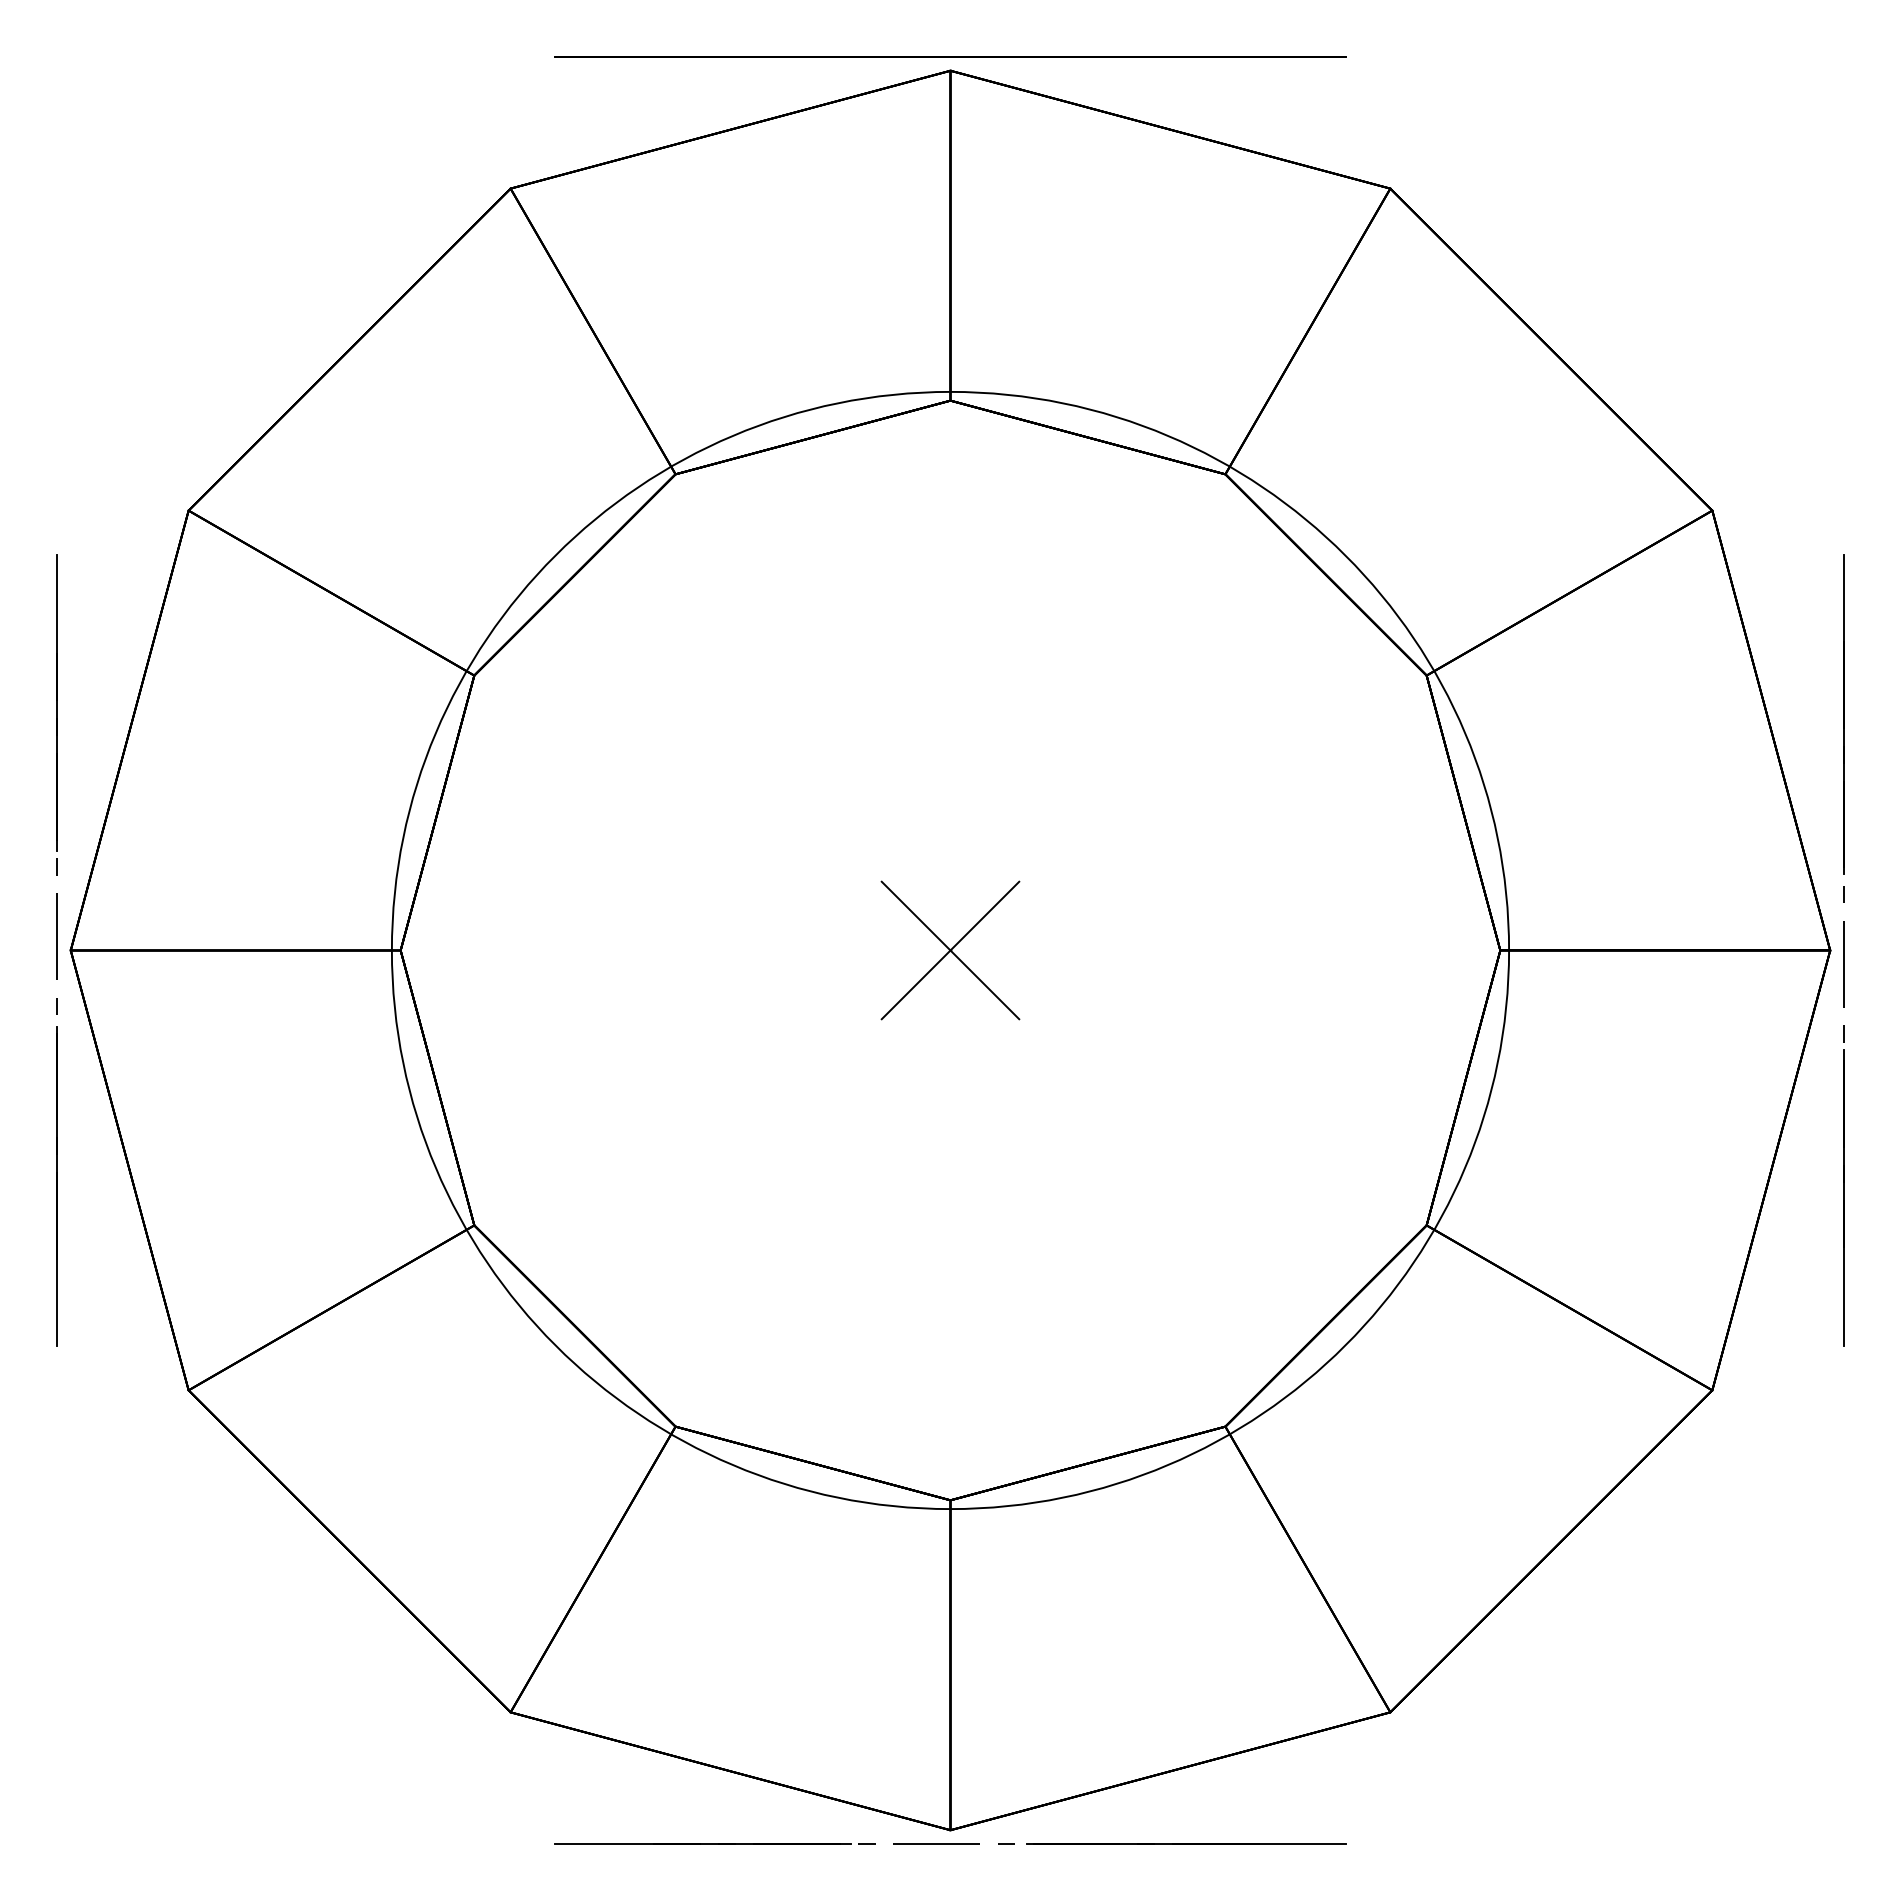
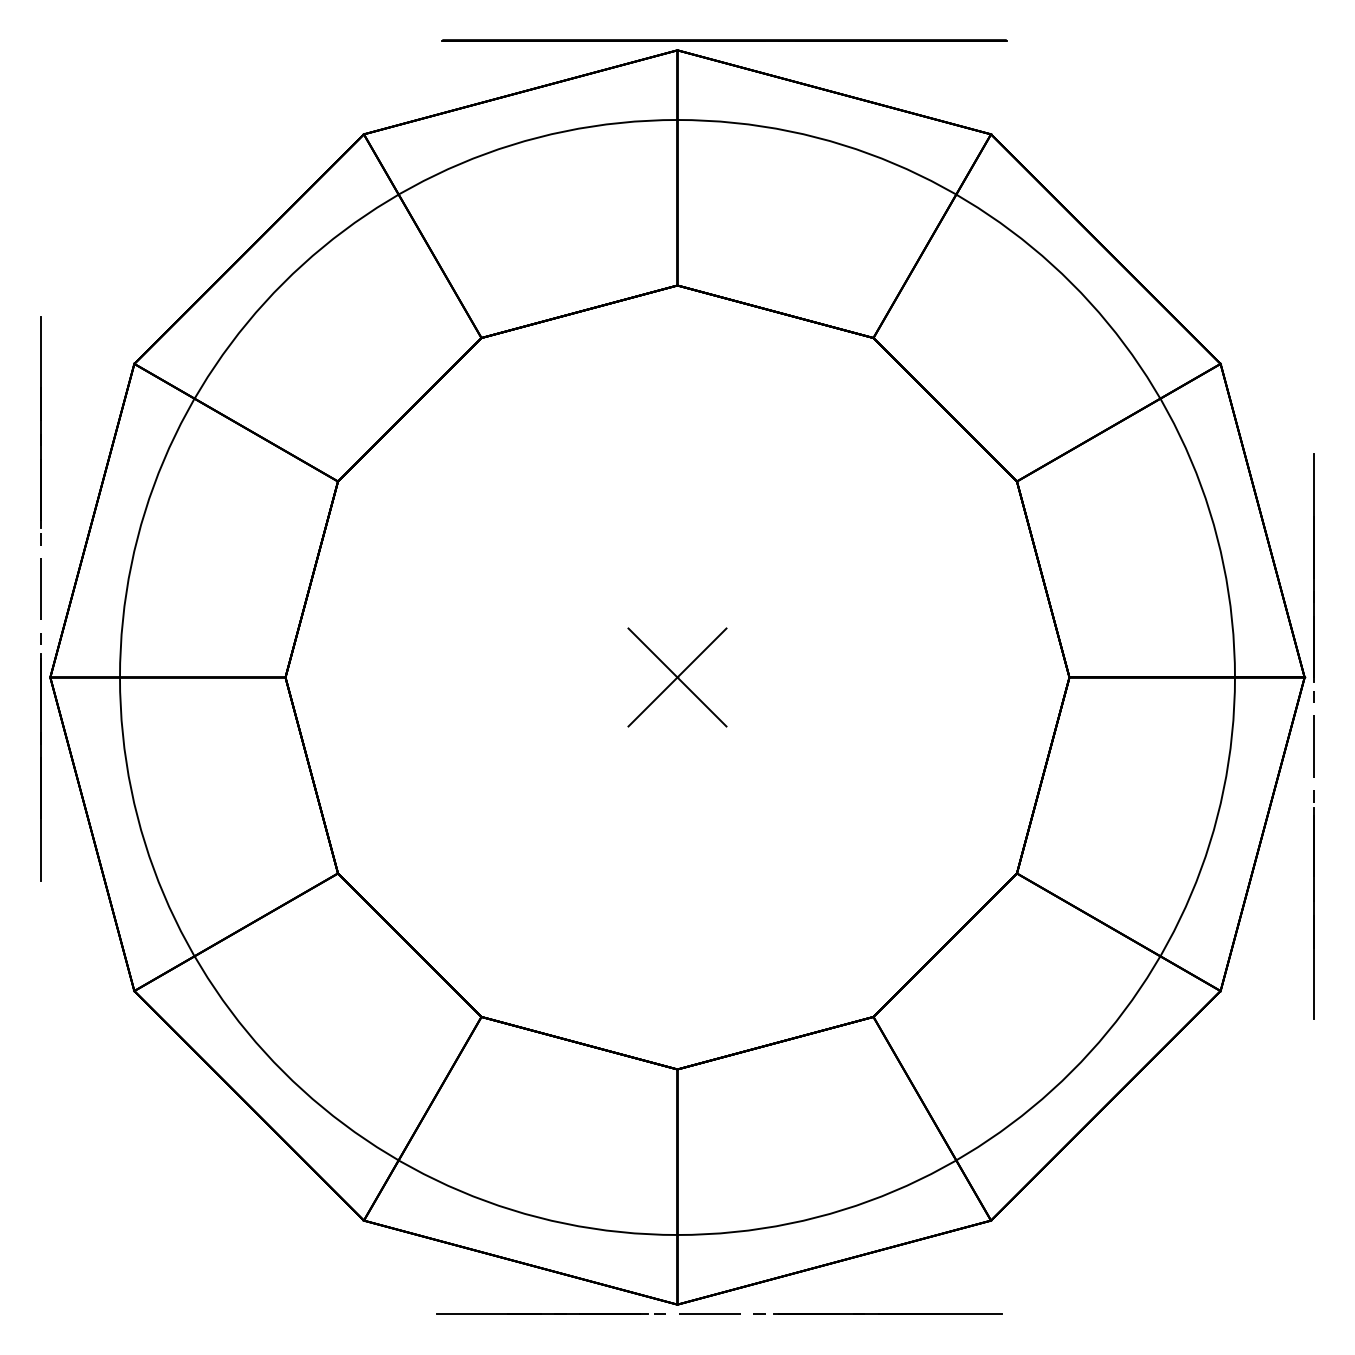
line: (950, 56) -> (724, 40), moved
line: (56, 950) -> (40, 599), moved
circle: (950, 950) -> (677, 677), size x1.4
line: (1843, 950) -> (1314, 736), moved
line: (950, 1843) -> (719, 1314), moved

